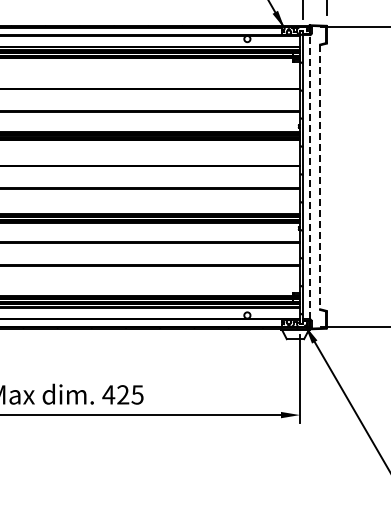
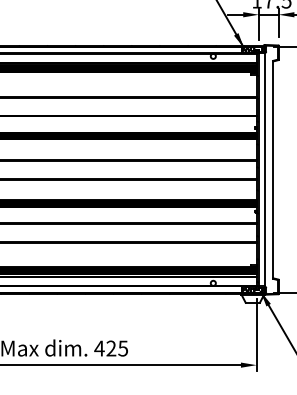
line: (309, 176) -> (264, 169), dashed -> solid
line: (320, 177) -> (273, 170), dashed -> solid

